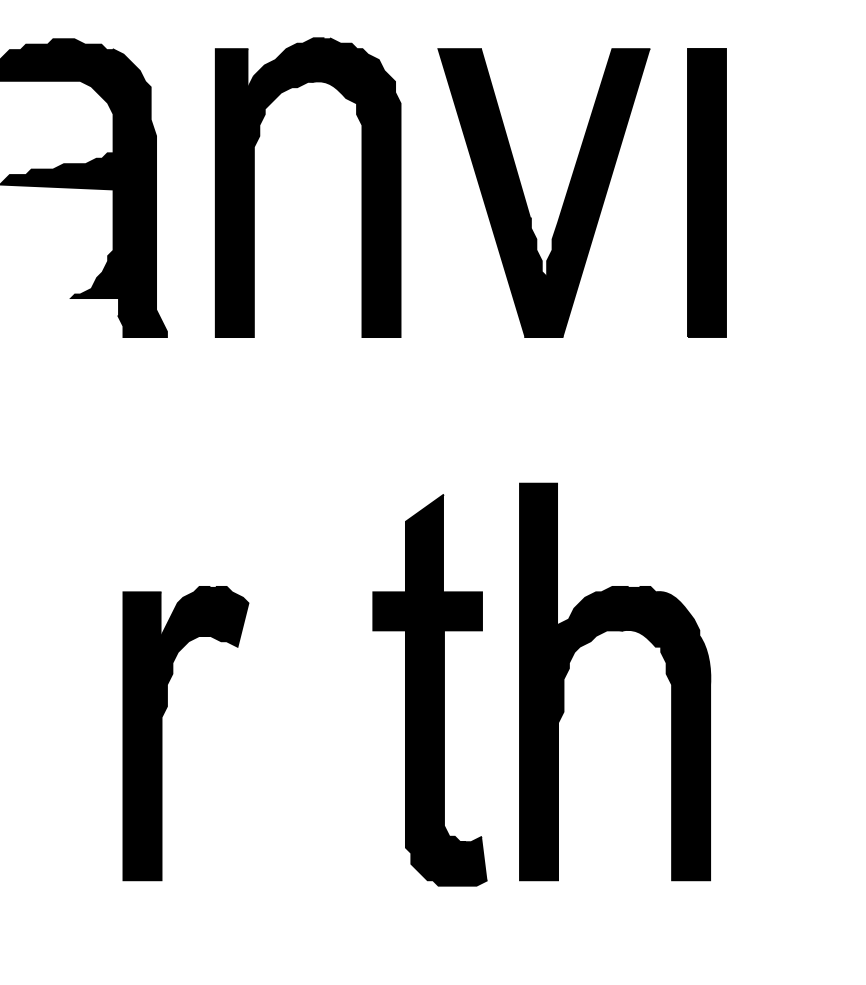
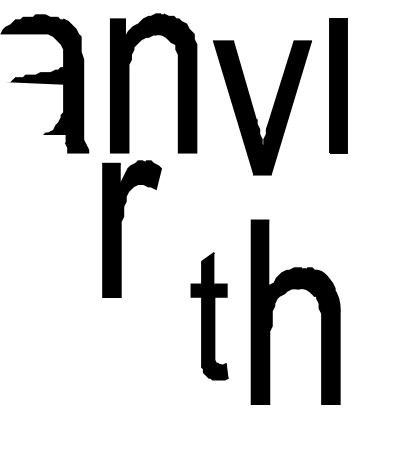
part: (526, 198) -> (254, 110), moved
part: (428, 691) -> (209, 316), size x0.7
part: (163, 732) -> (121, 228), moved

